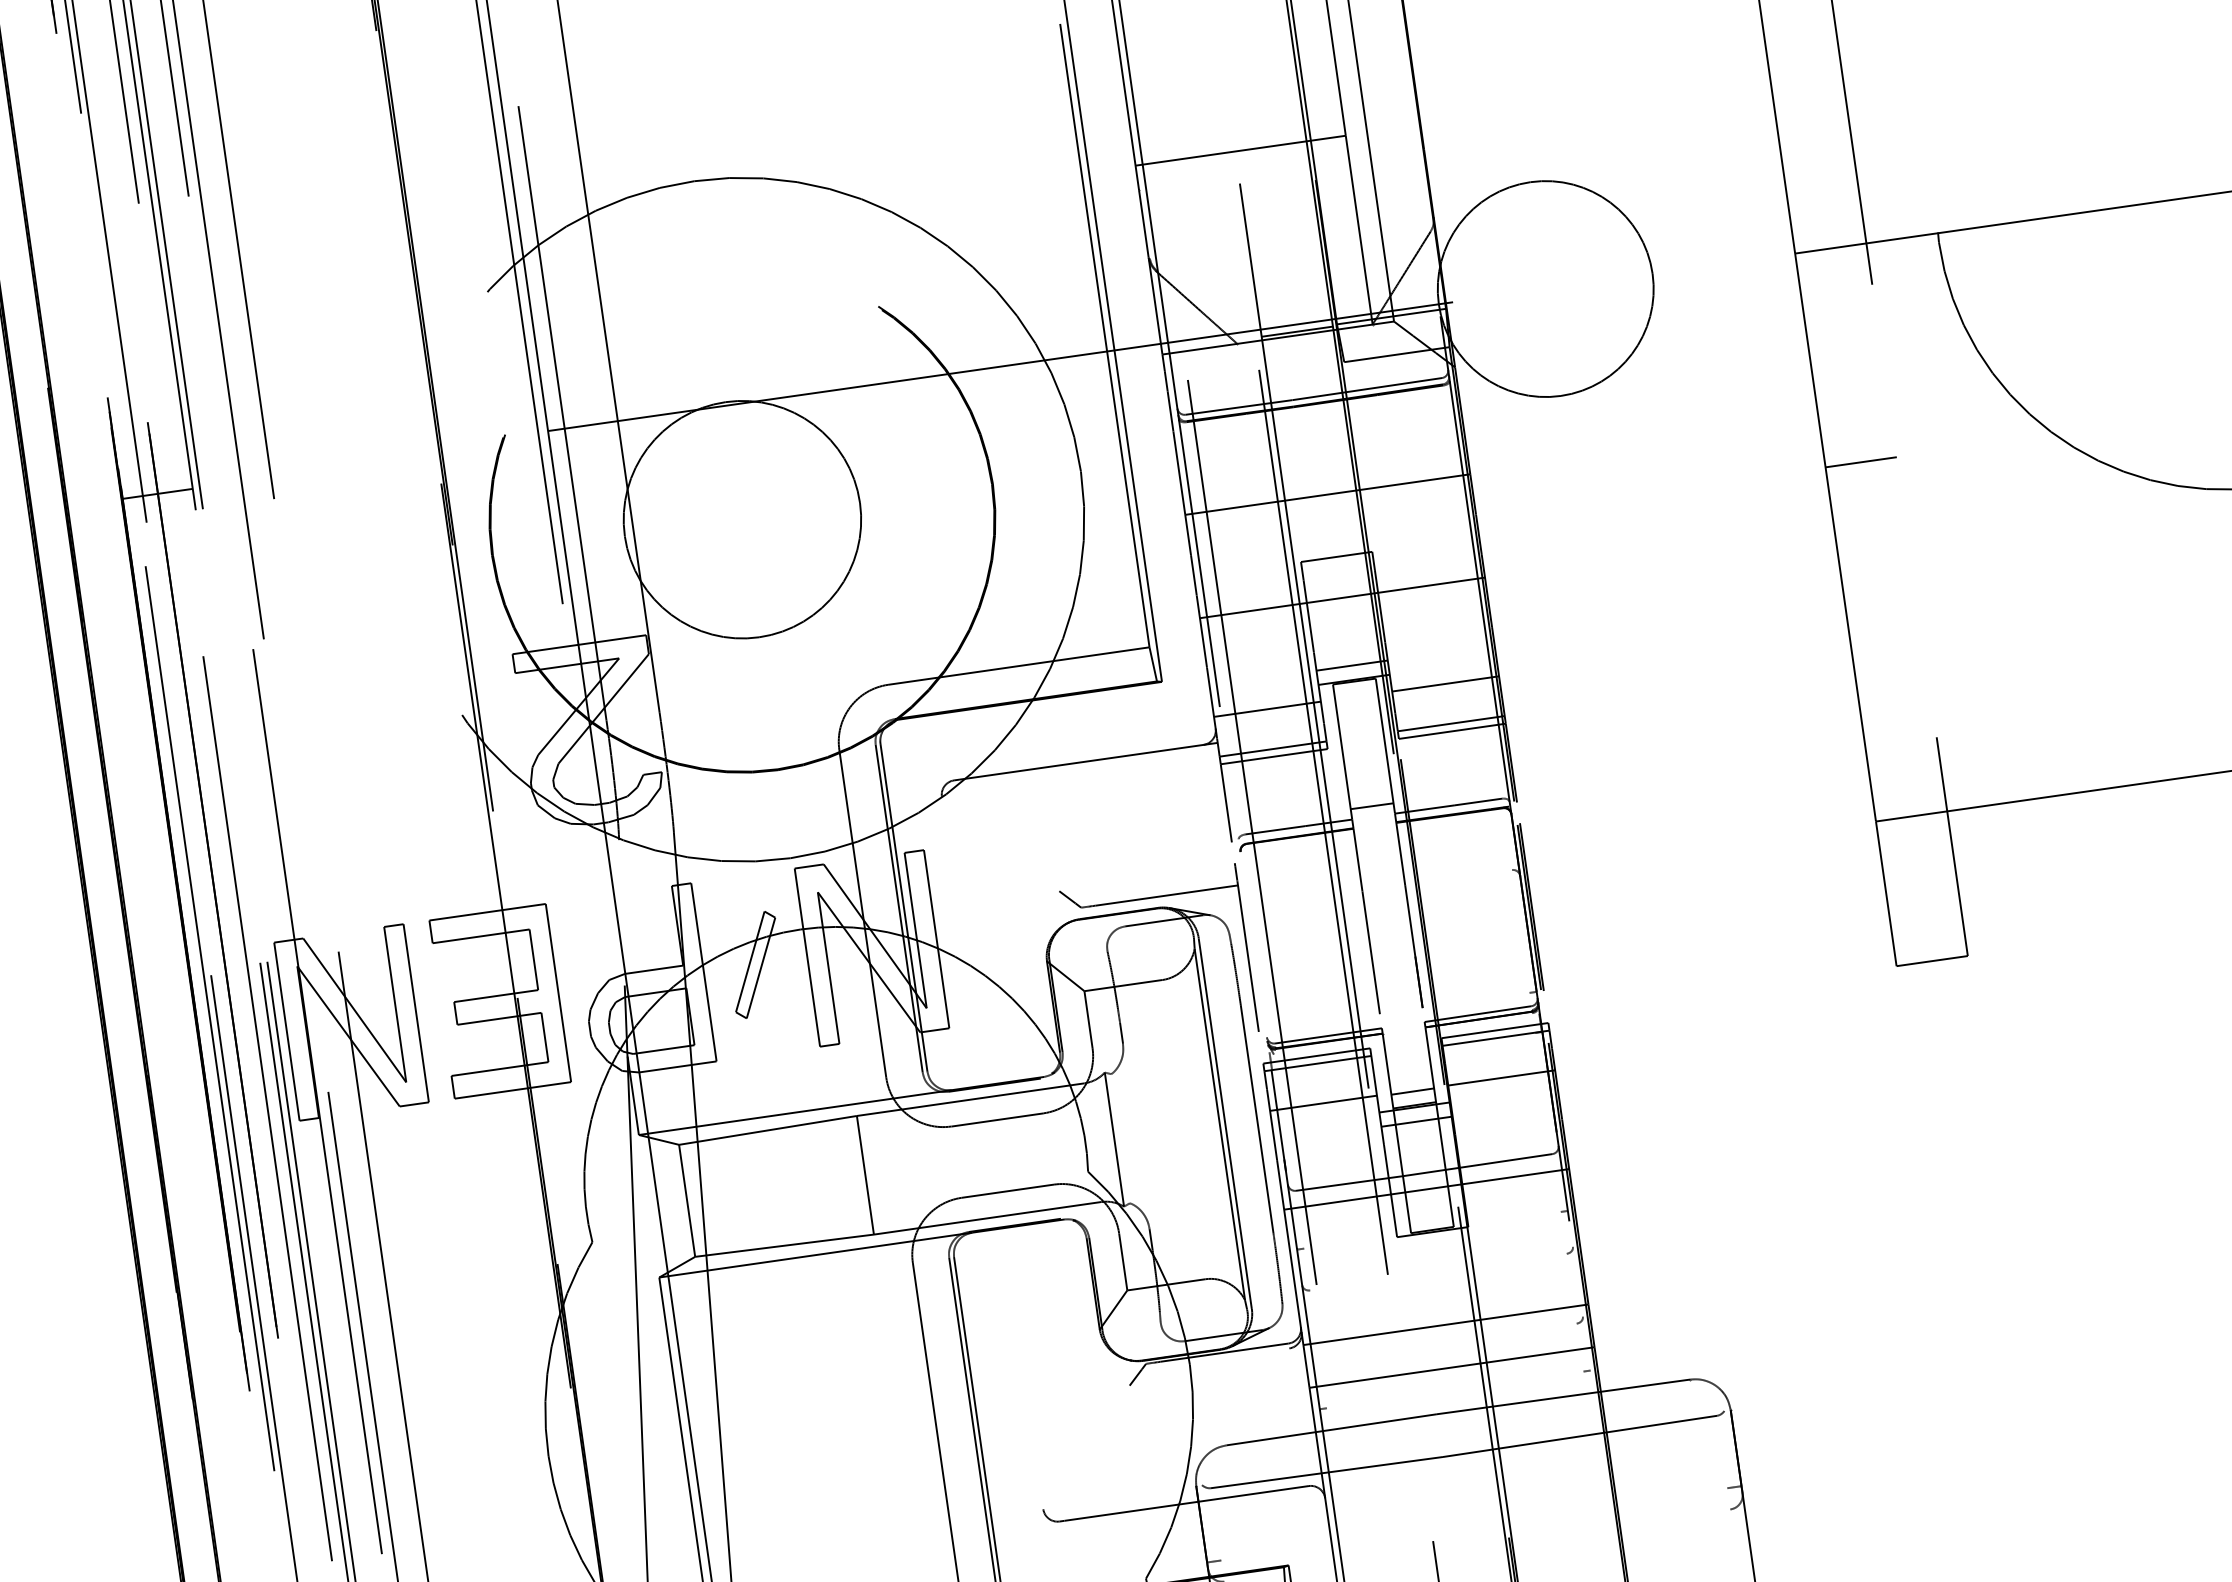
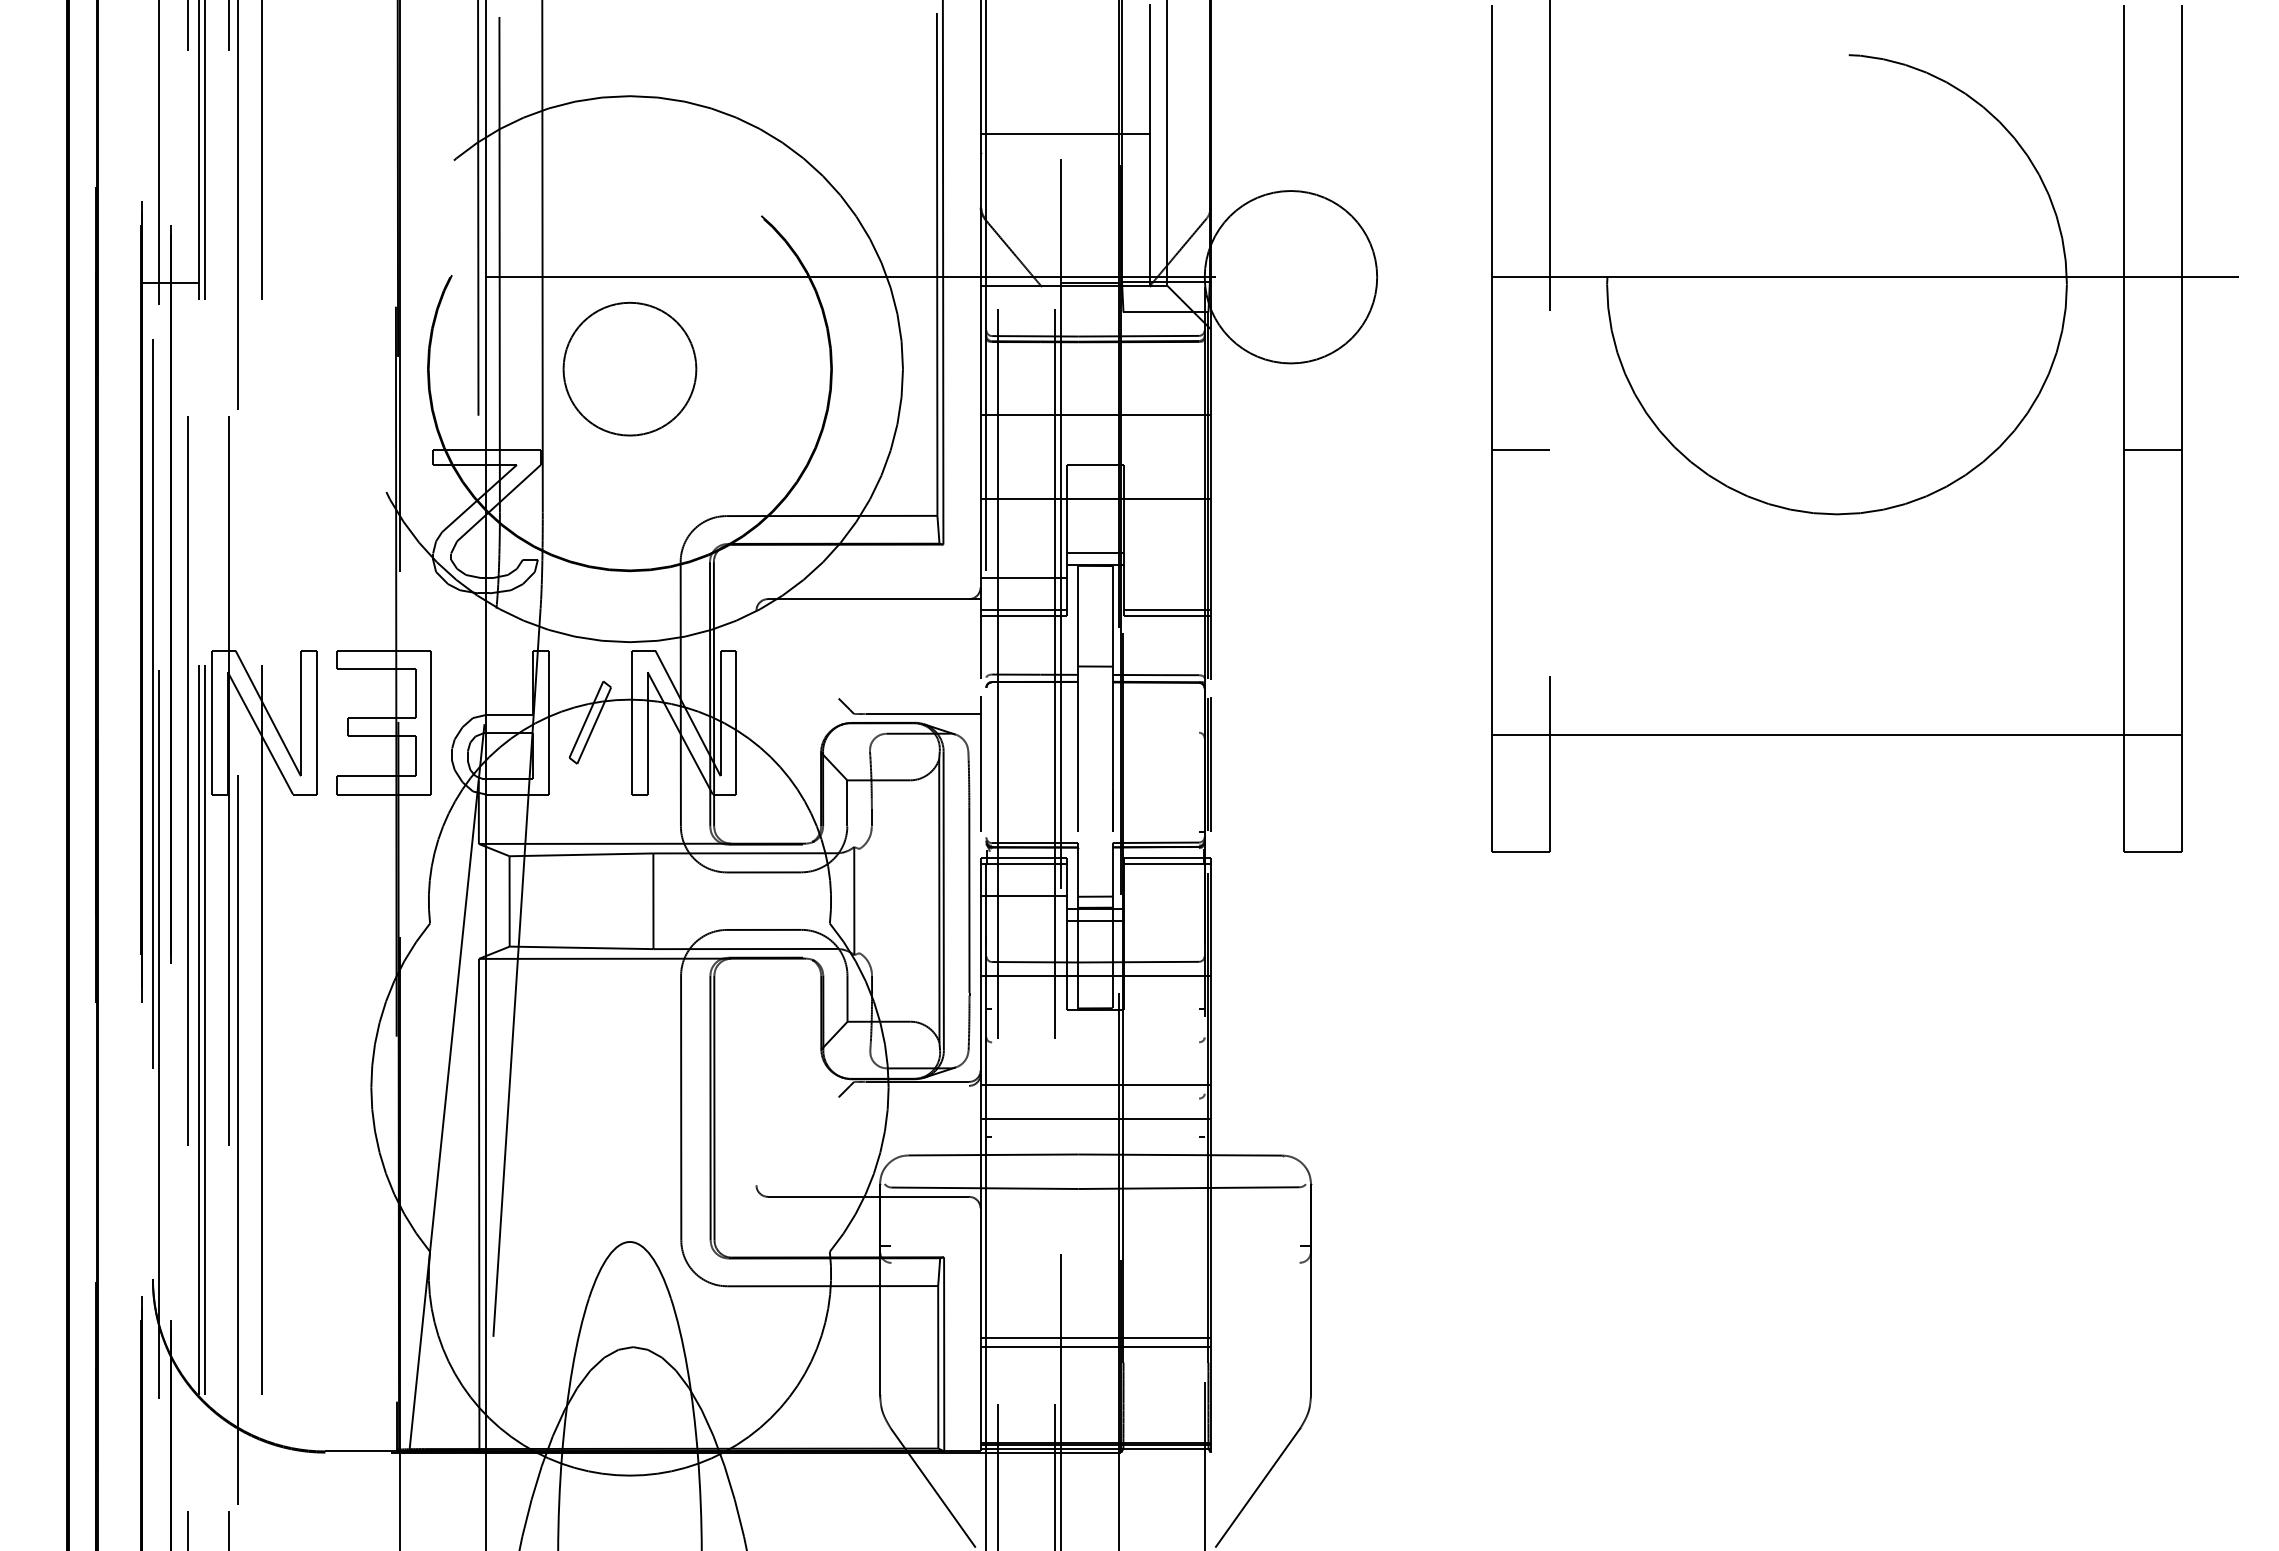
circle: (741, 520) -> (629, 369), size x0.7
line: (1445, 684) -> (1167, 578), removed
line: (1501, 1077) -> (1167, 895), removed

